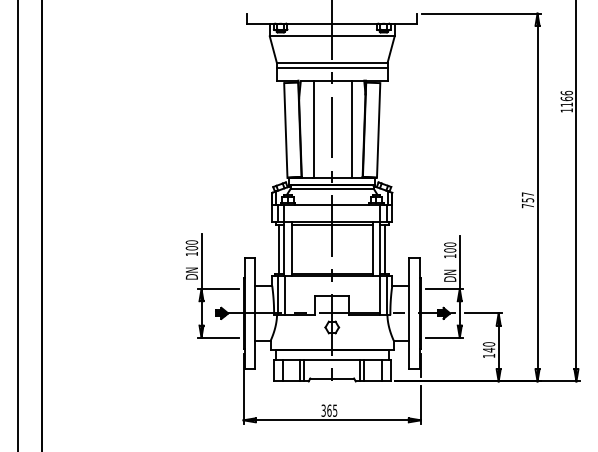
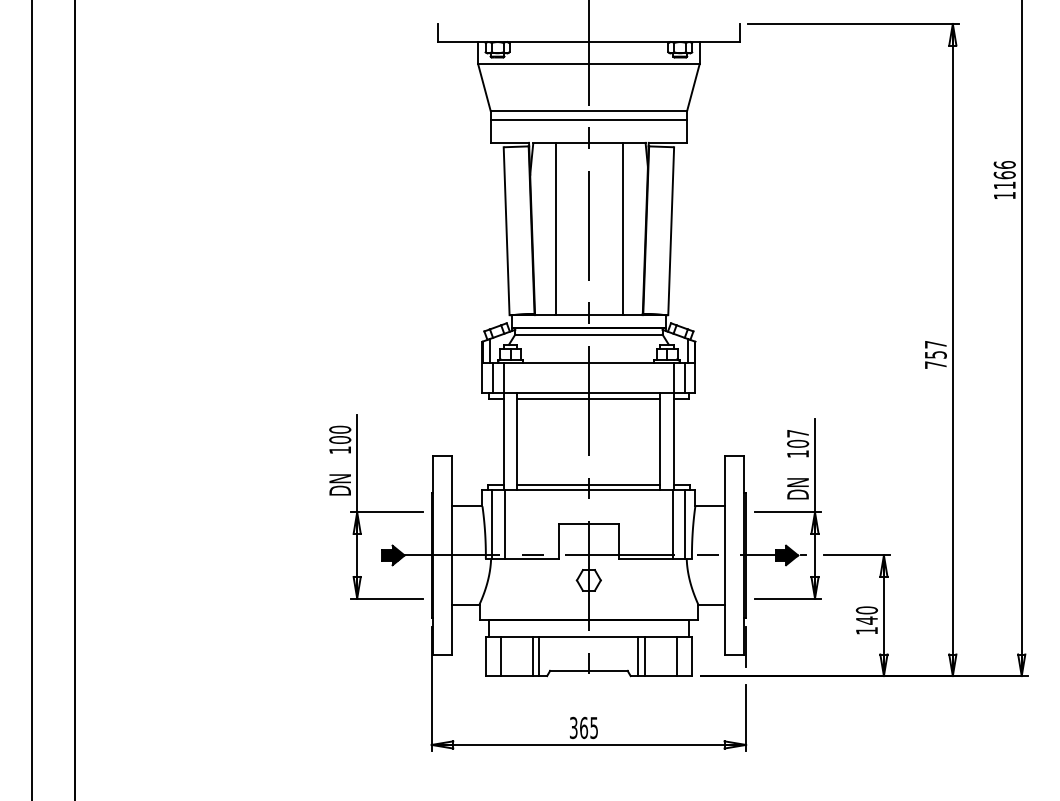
text: (450, 244) -> (798, 433), 100 -> 107
line: (279, 248) -> (495, 440), removed
line: (385, 248) -> (683, 440), removed

